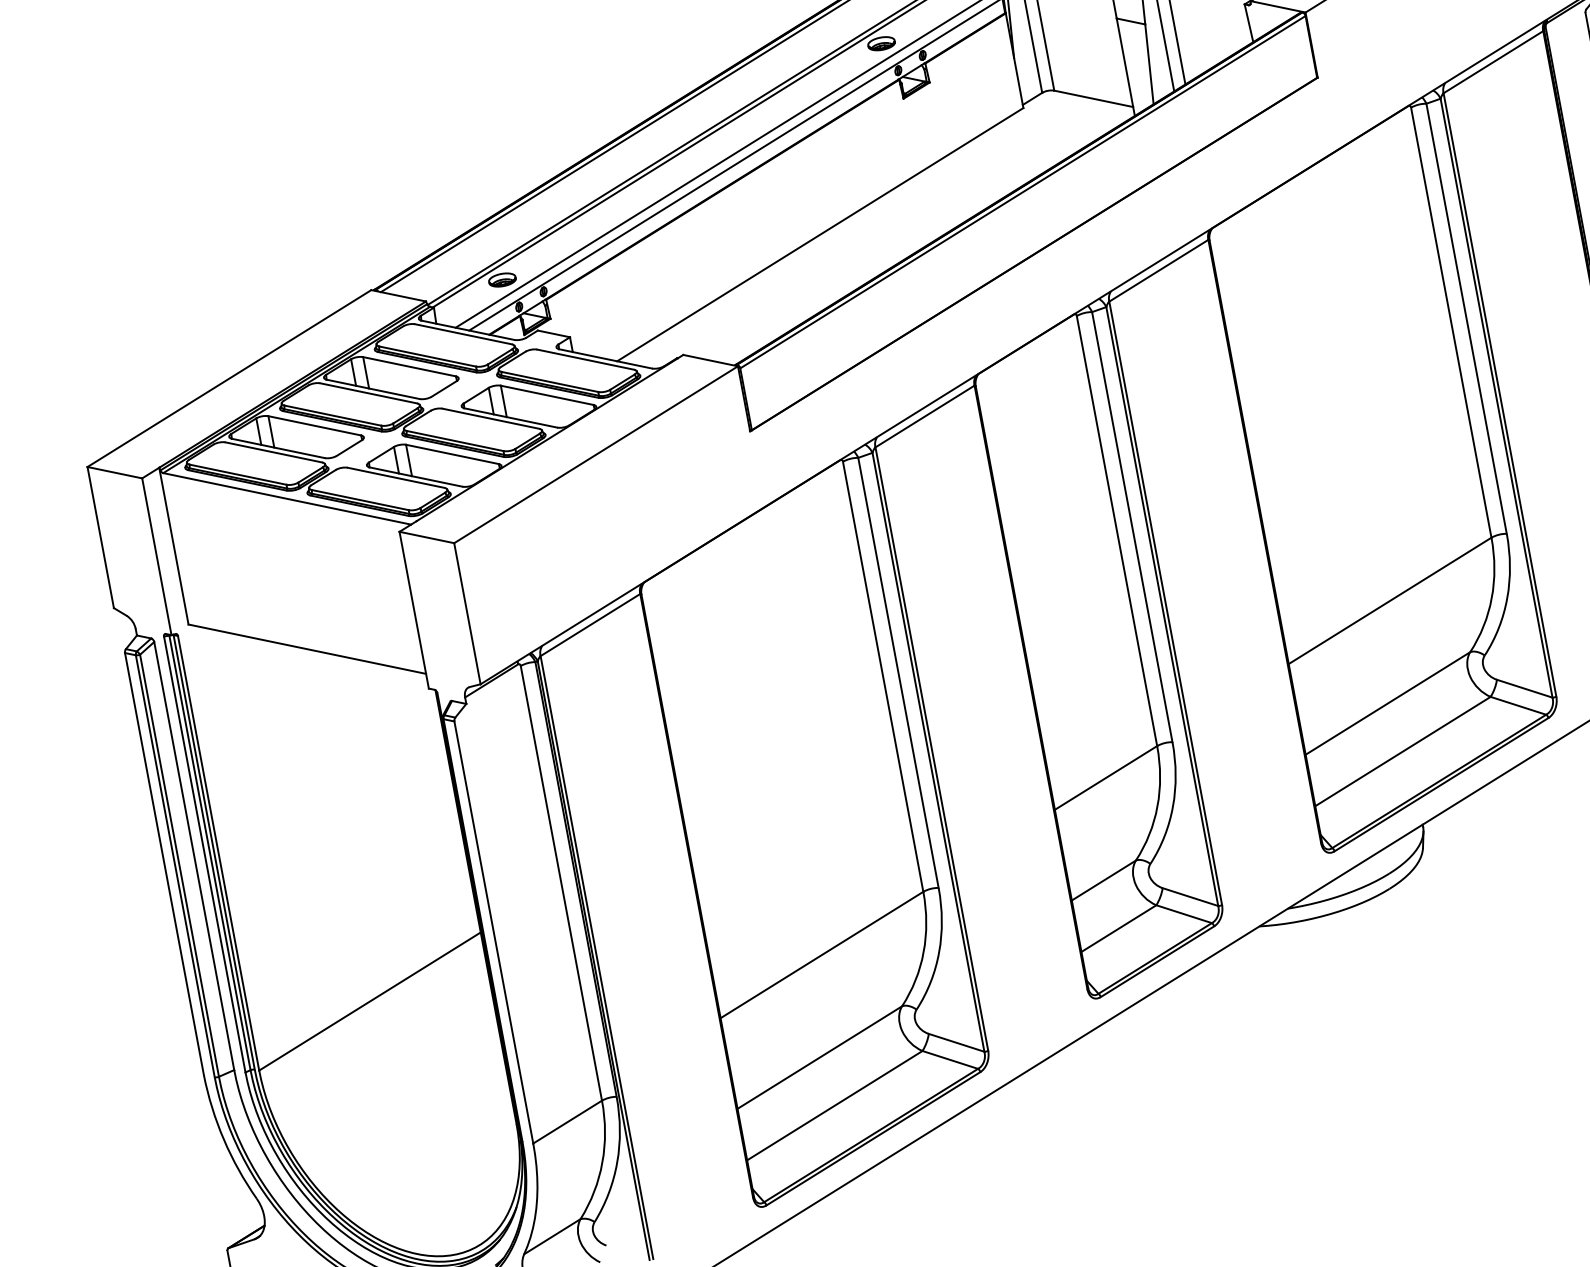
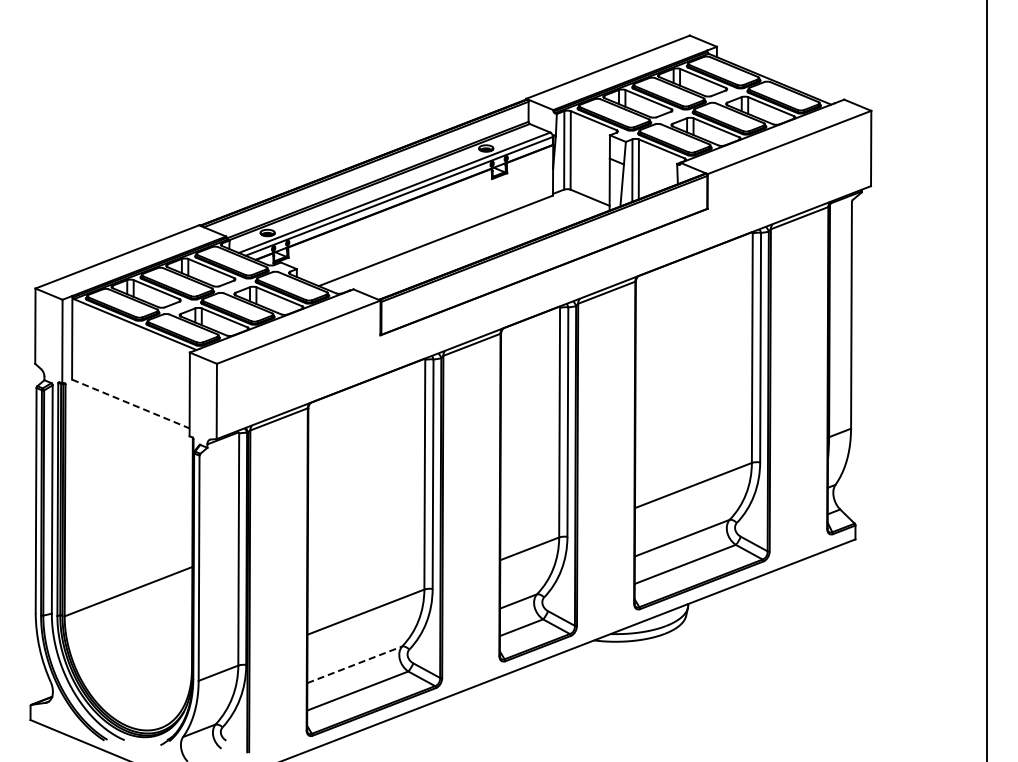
line: (306, 650) -> (130, 404), solid -> dashed
line: (819, 1057) -> (354, 664), solid -> dashed

